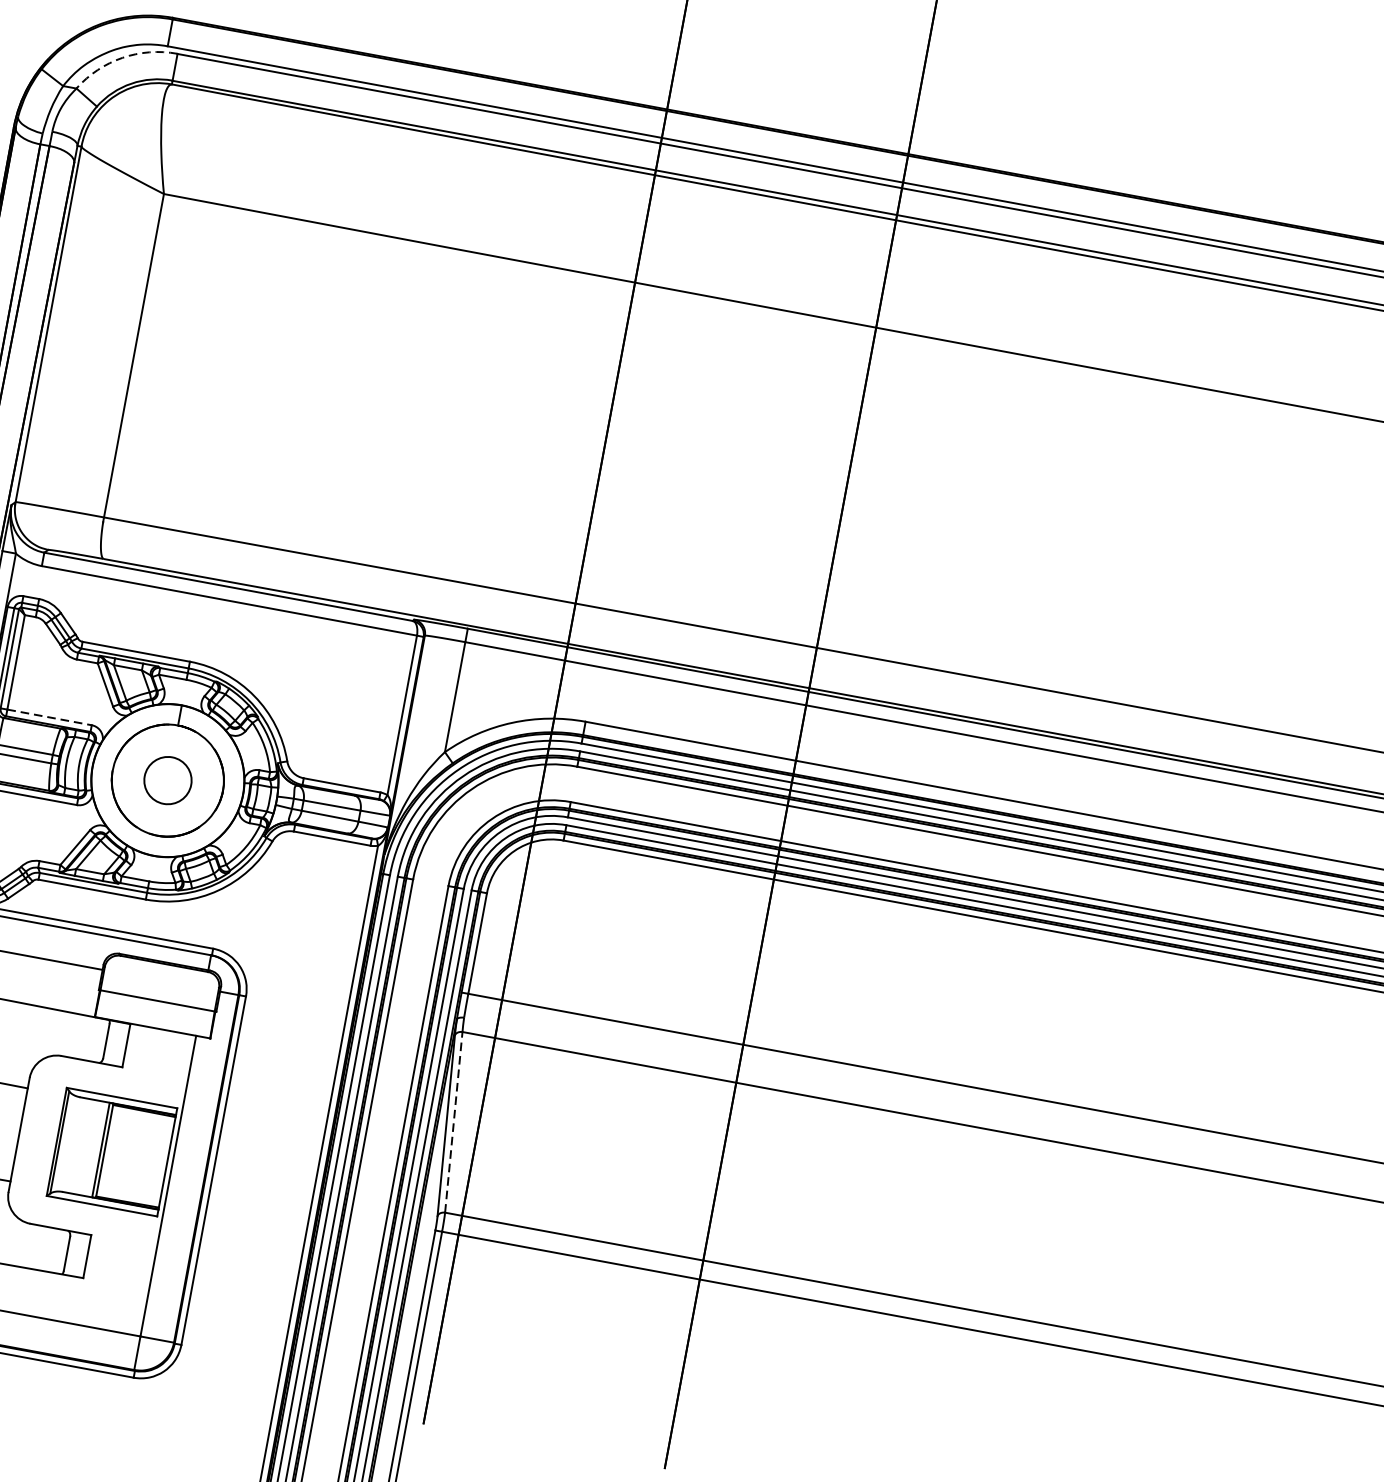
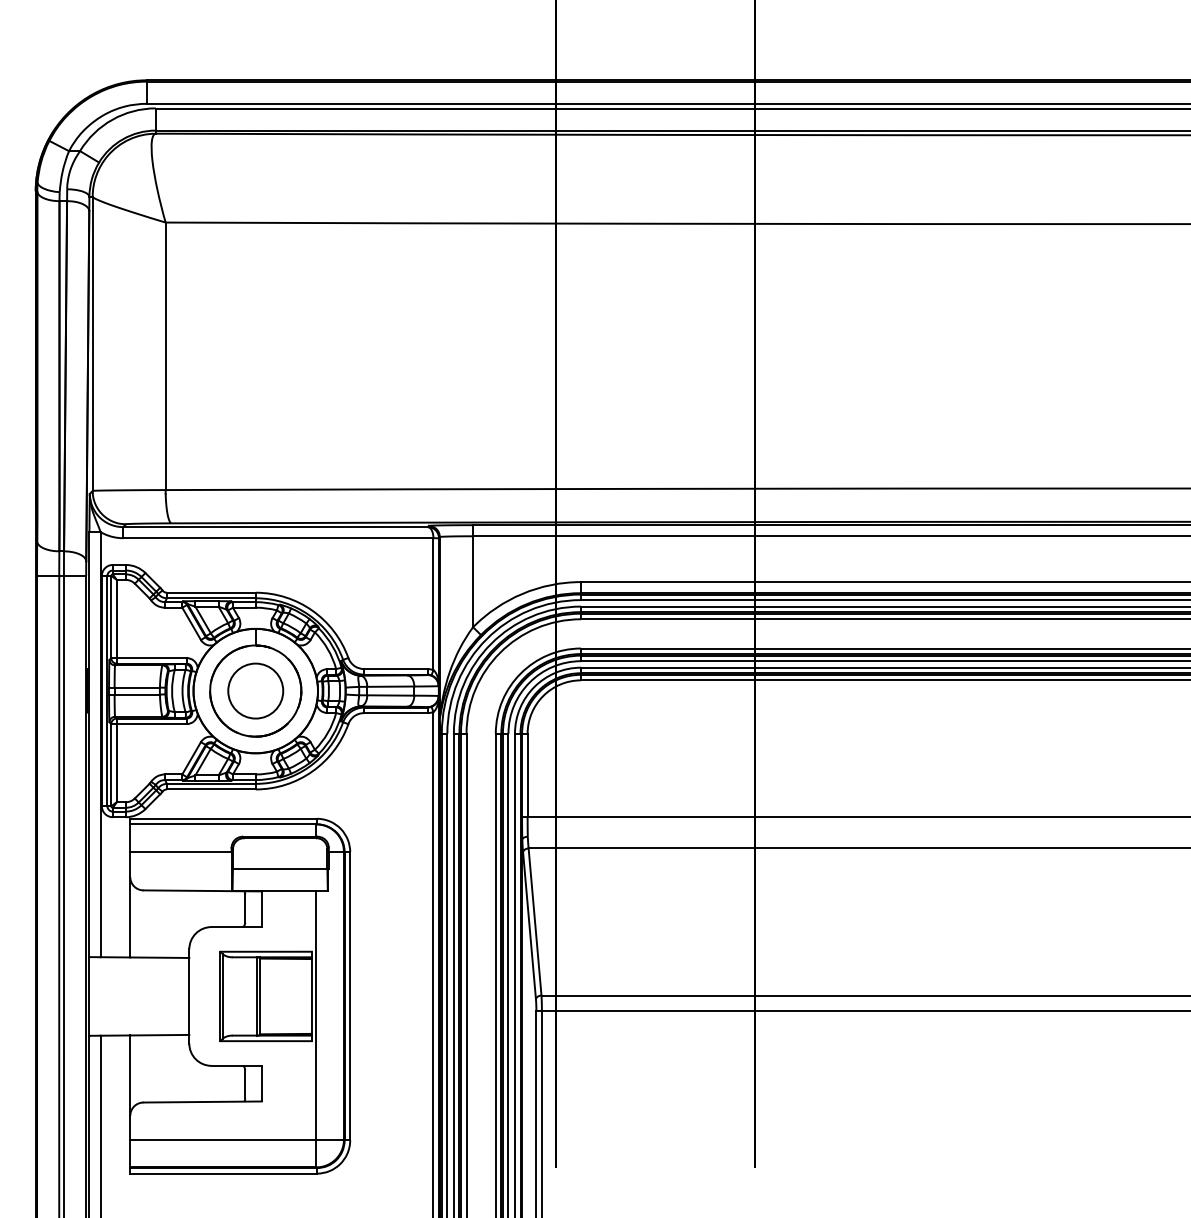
arc: (122, 57) -> (112, 119), dashed -> solid
line: (49, 717) -> (151, 658), dashed -> solid
circle: (167, 779) -> (255, 690), size x1.43
line: (454, 1121) -> (535, 921), dashed -> solid

